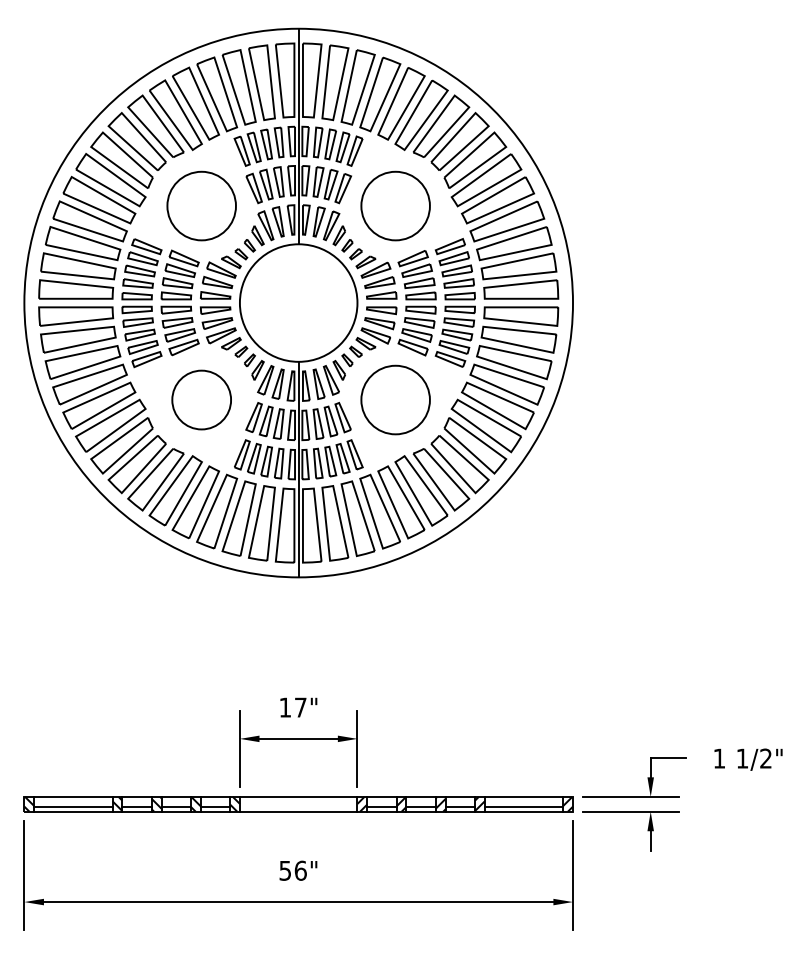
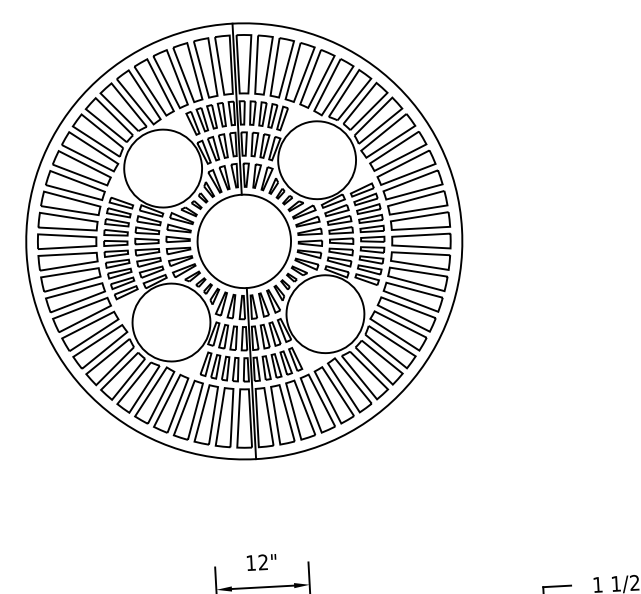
circle: (201, 206) -> (163, 168), size x1.43
circle: (395, 206) -> (316, 160), size x1.43
circle: (201, 400) -> (171, 322), size x1.67
circle: (395, 400) -> (325, 314), size x1.43
text: (300, 707) -> (263, 562), 17" -> 12"

